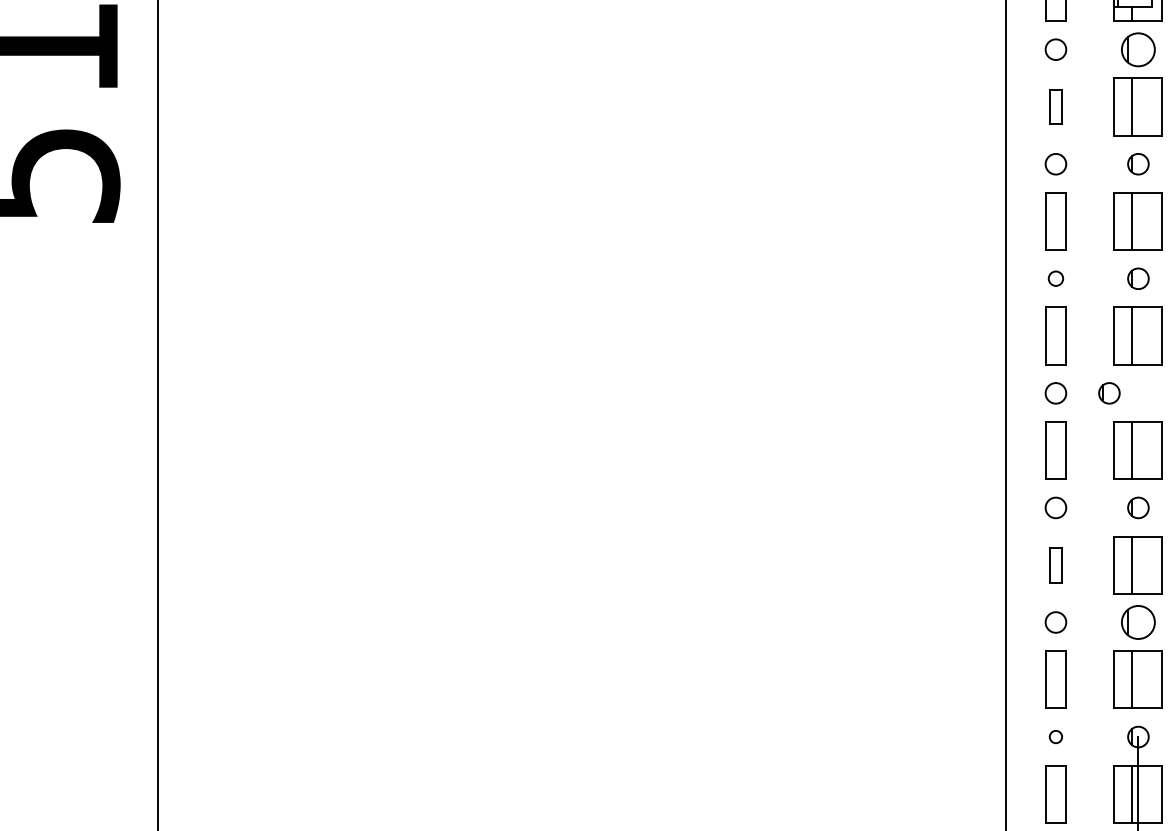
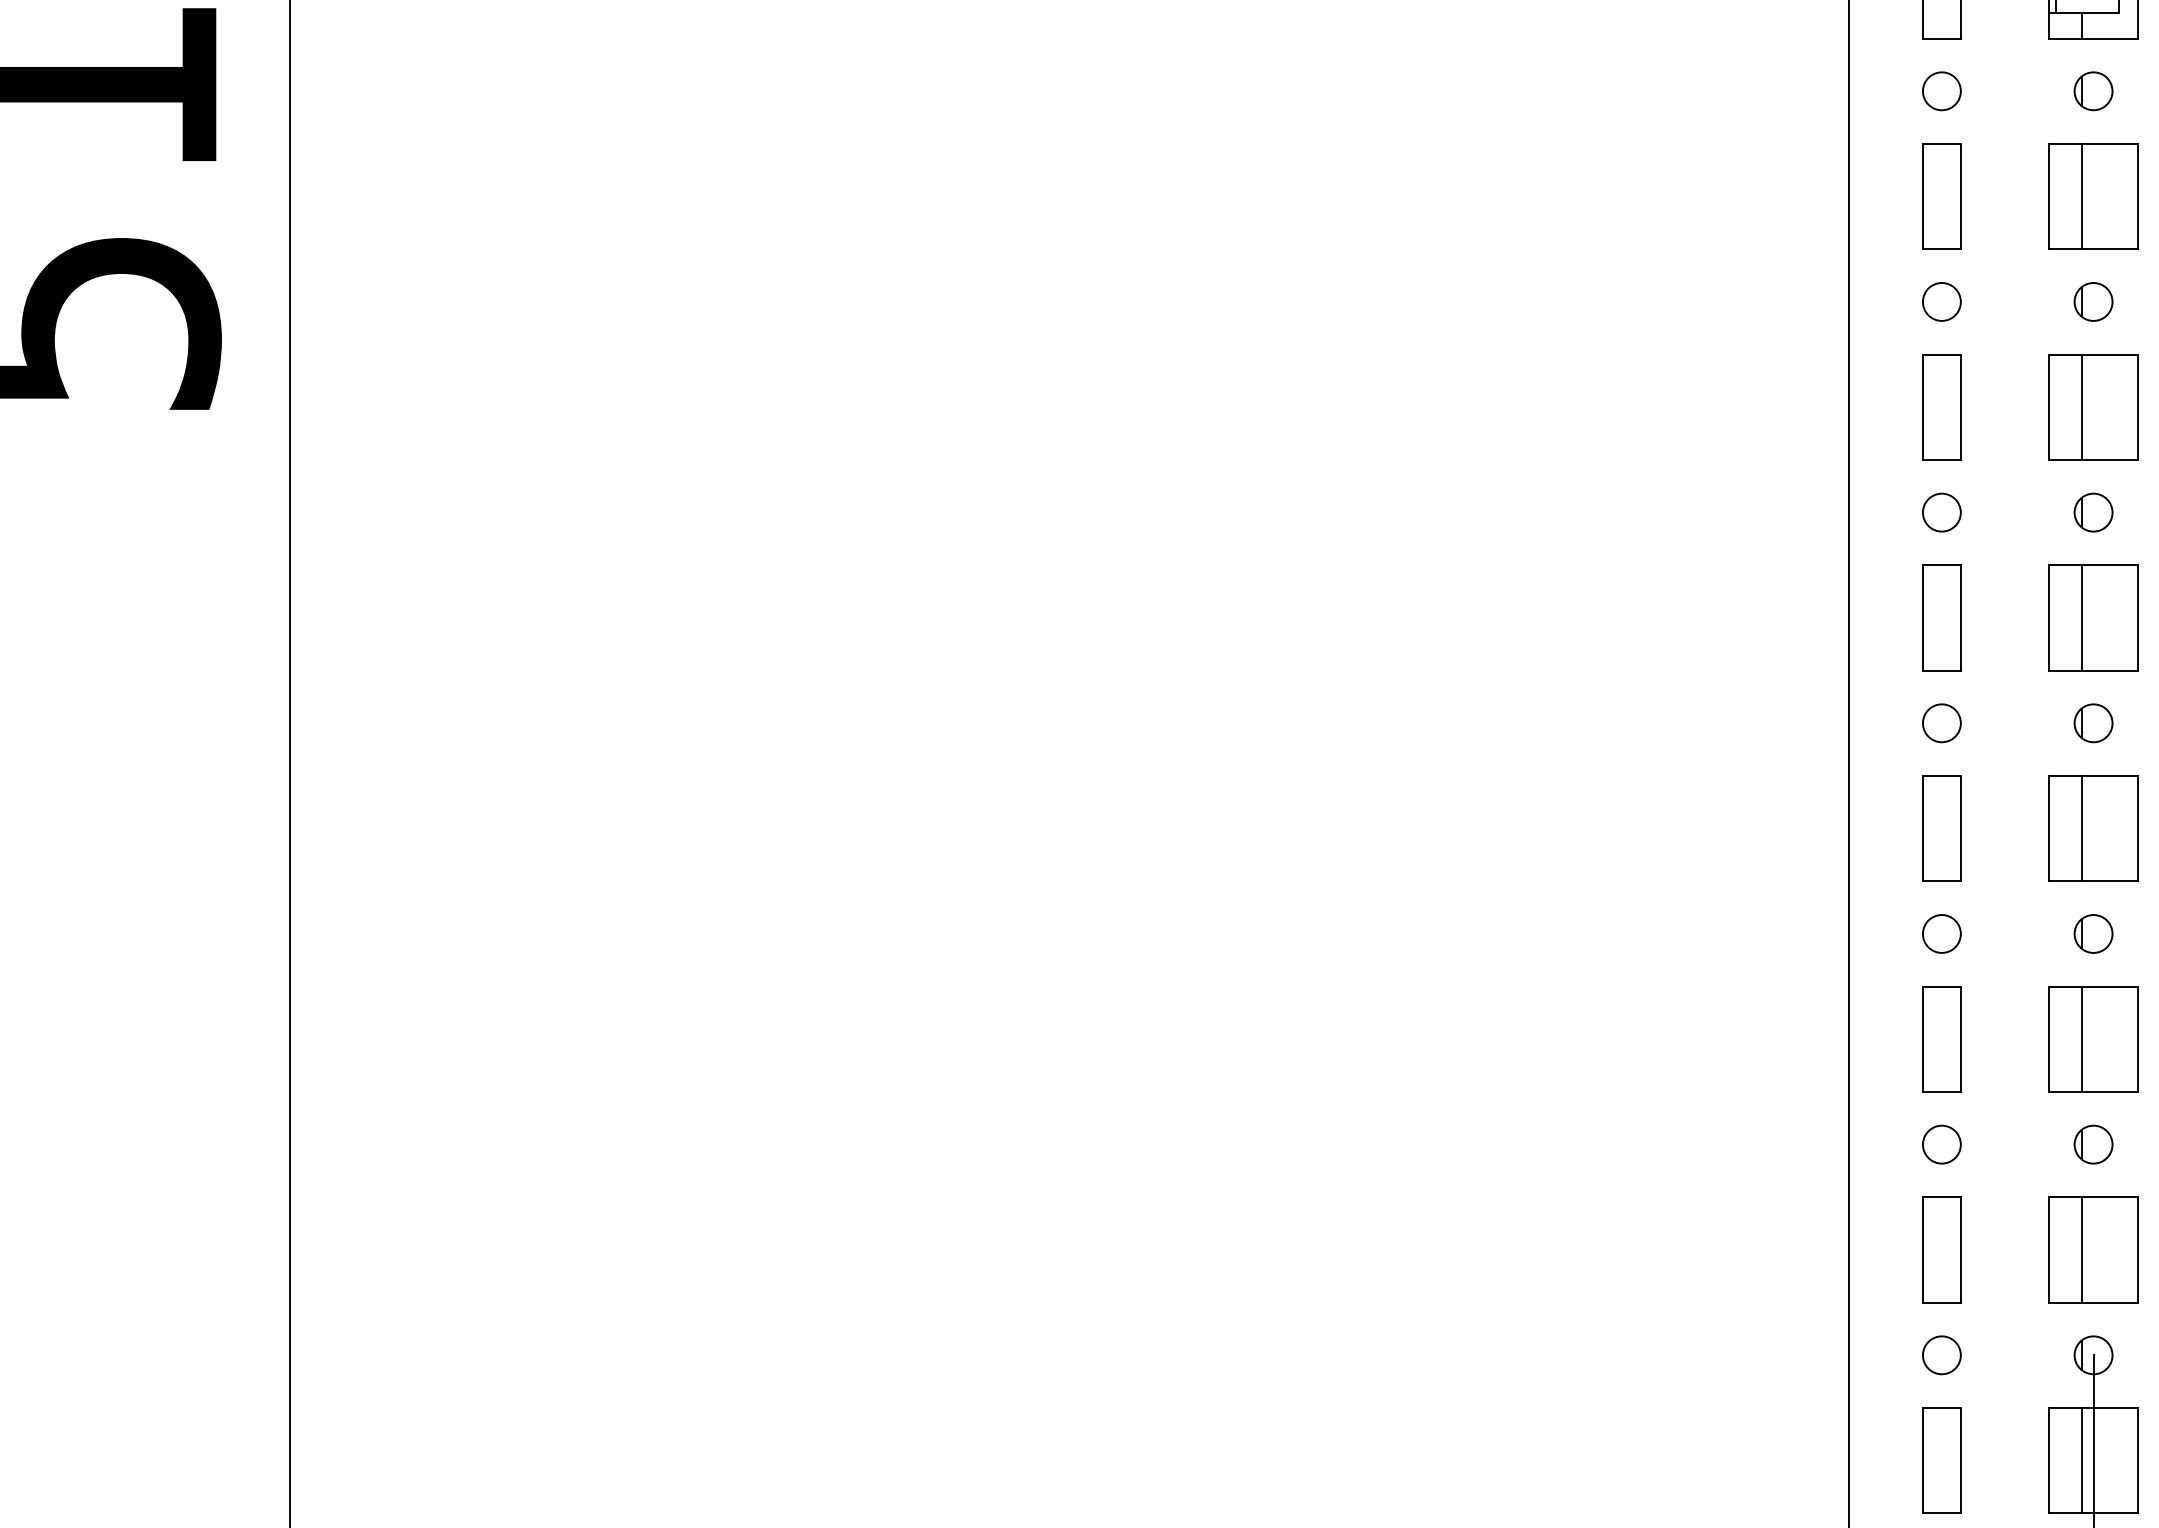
part: (1138, 49) -> (2093, 90), size x0.62
part: (1055, 106) -> (1941, 195), size x1.67
circle: (1055, 278) -> (1941, 512), size x1.43
part: (1109, 393) -> (2093, 723), moved
part: (1055, 565) -> (1941, 1039), size x1.67
part: (1138, 622) -> (2093, 1144), size x0.62
circle: (1055, 736) -> (1941, 1354), size x1.67

